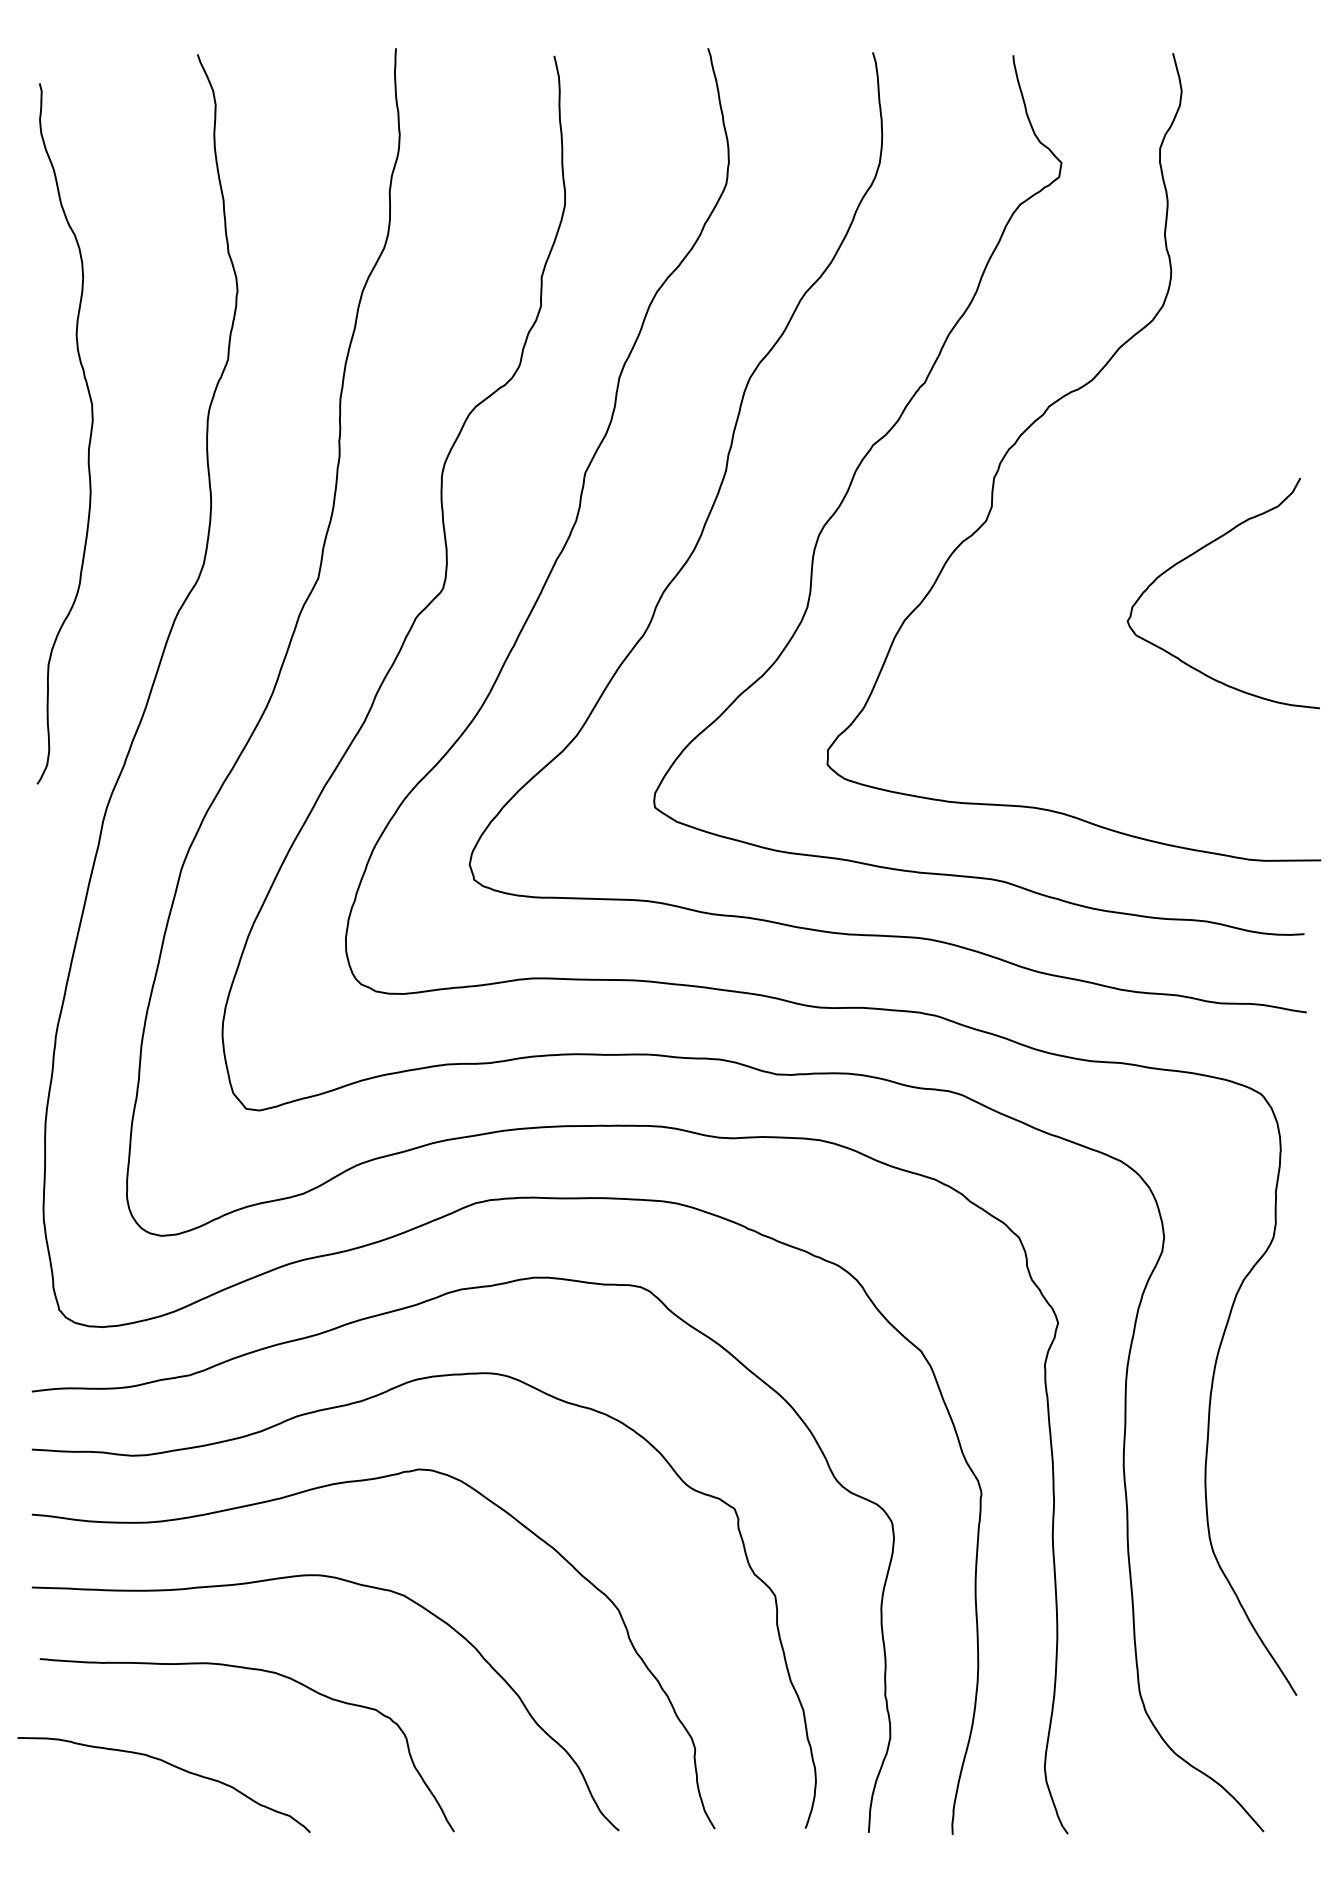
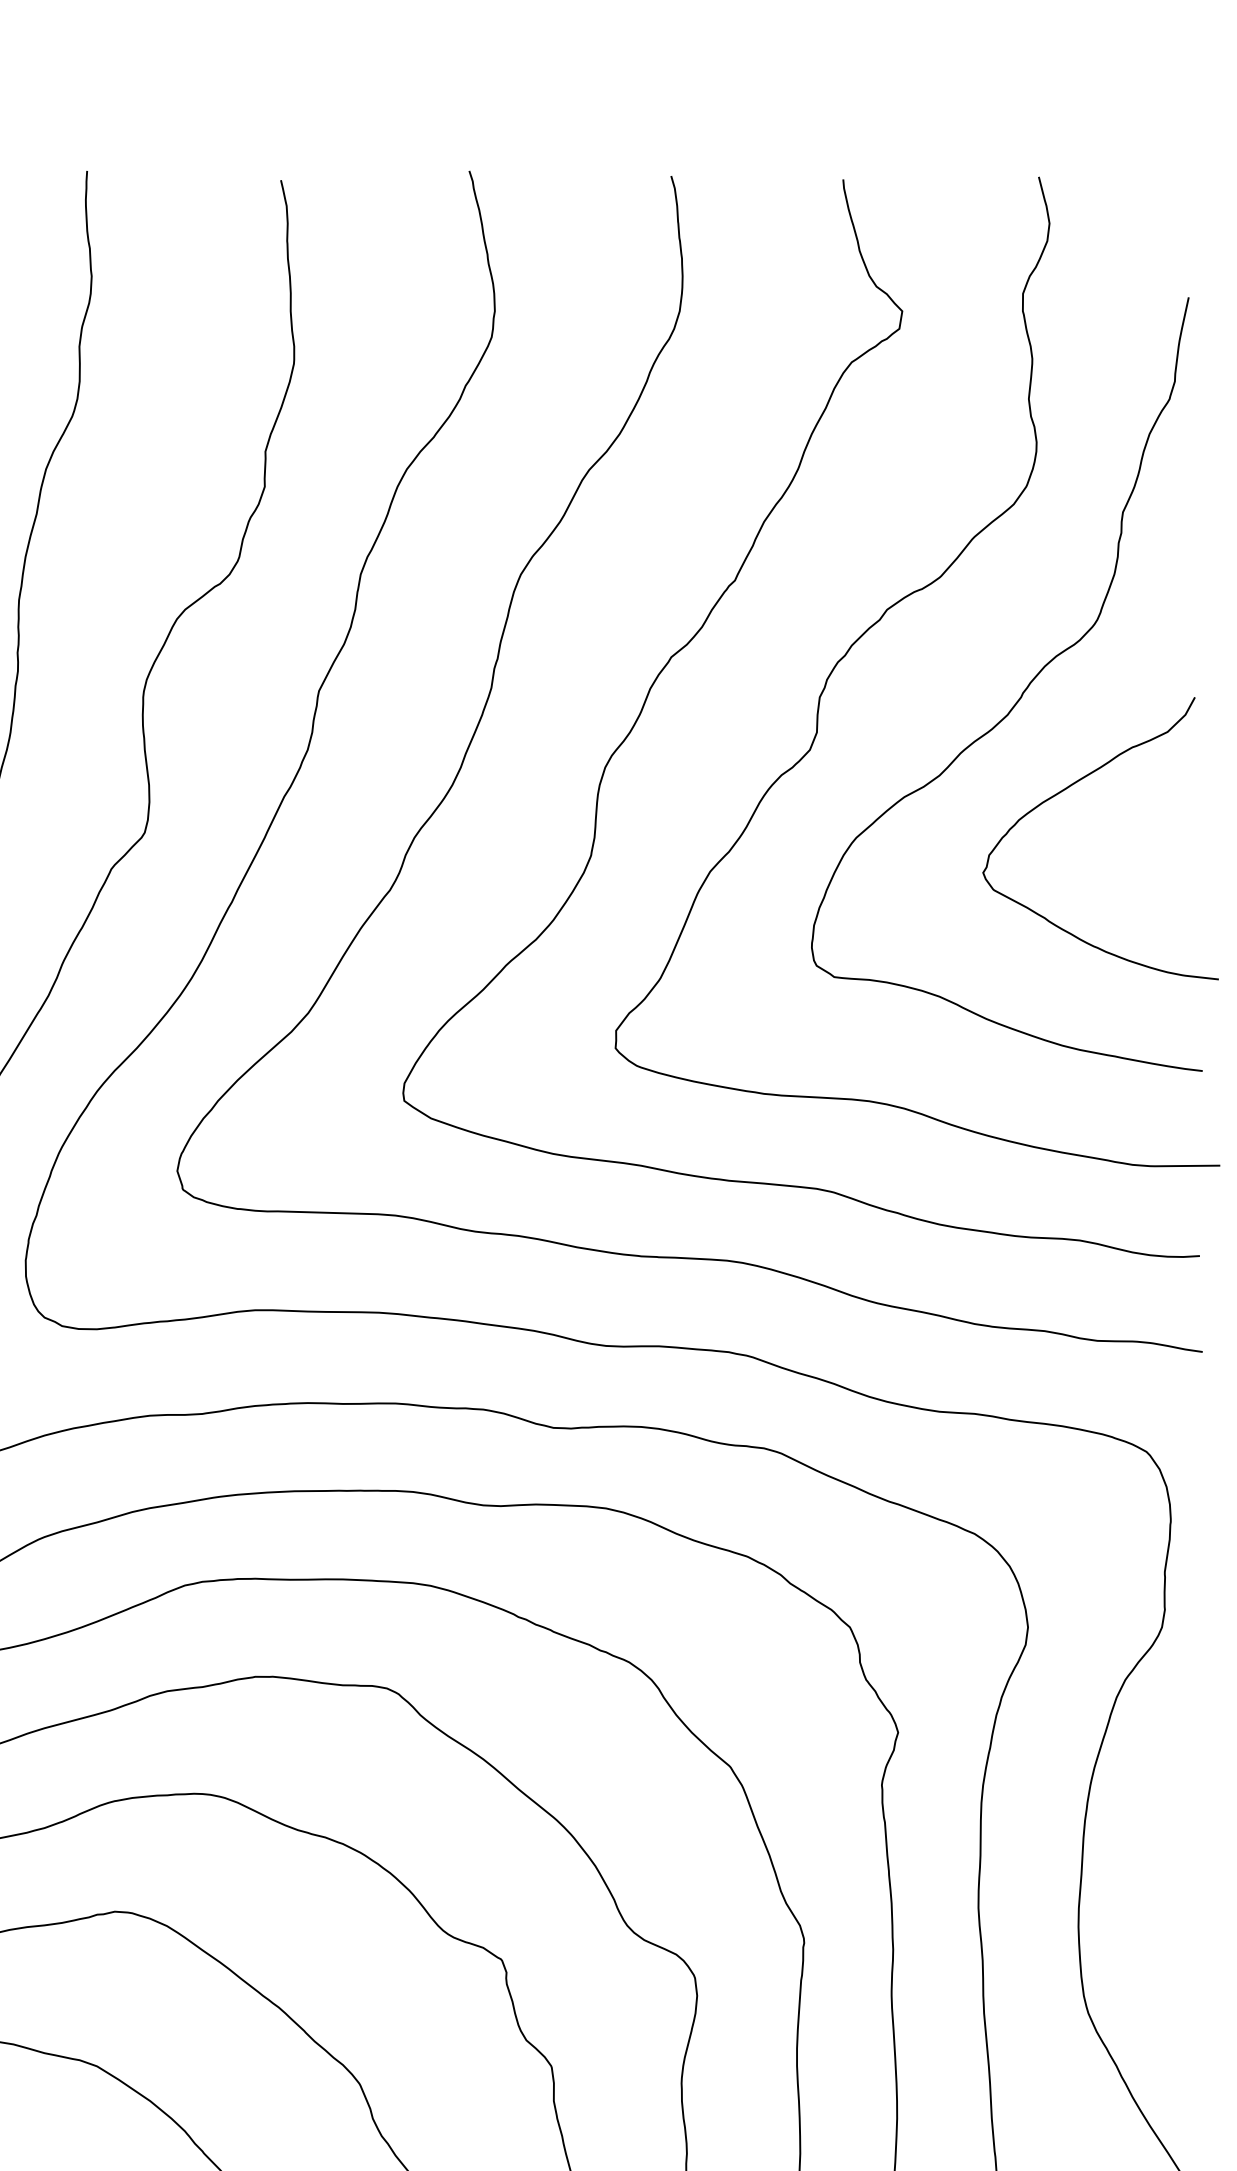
curve: (1159, 473) -> (1022, 691), added

